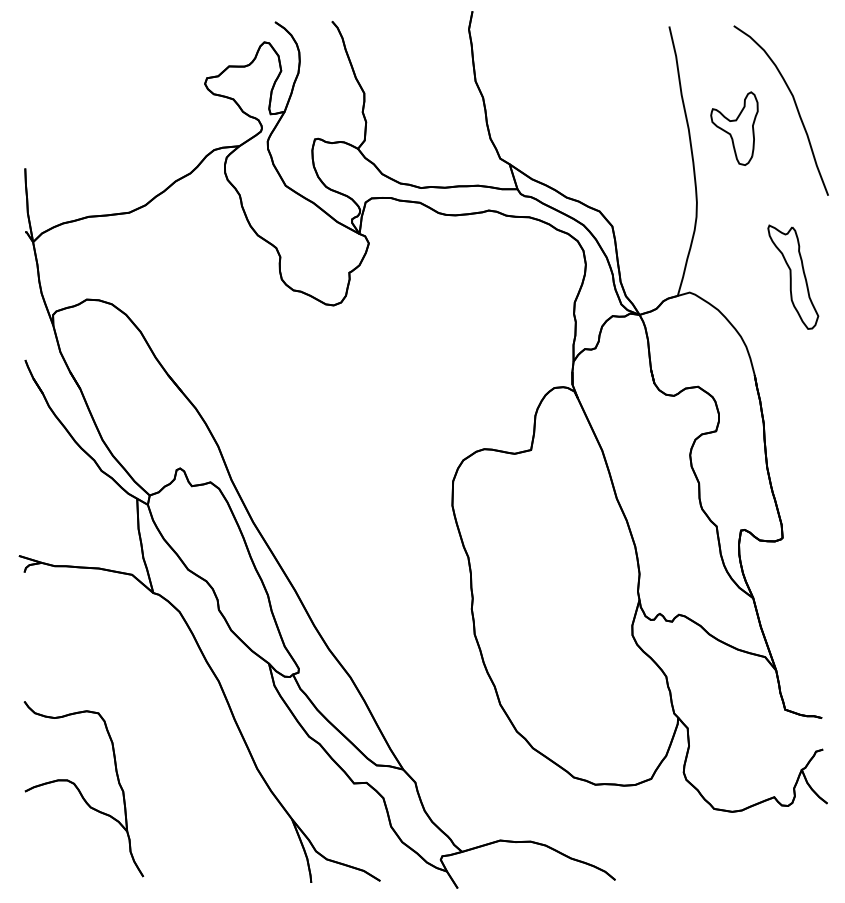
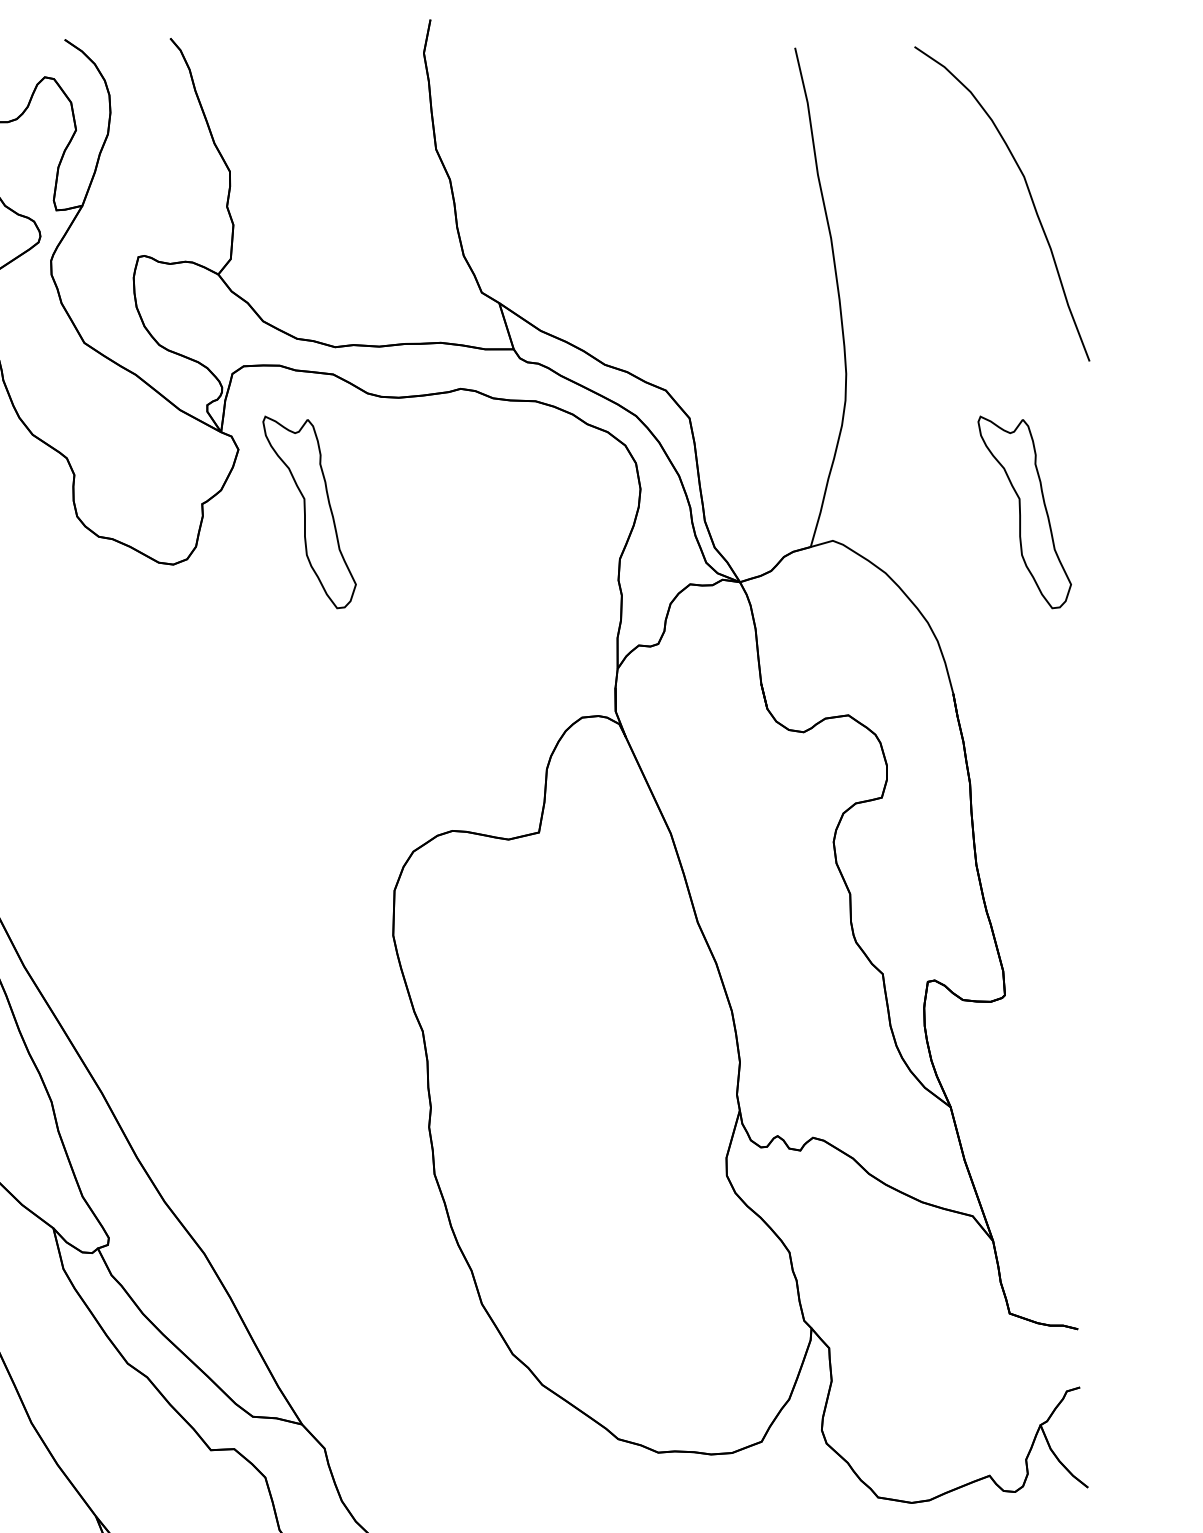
part: (734, 128) -> (915, 236), removed
part: (407, 276) -> (309, 511), added

